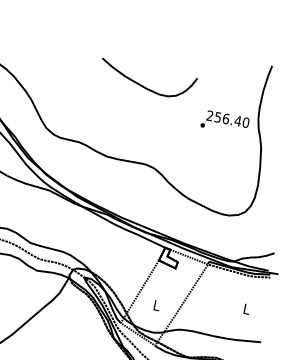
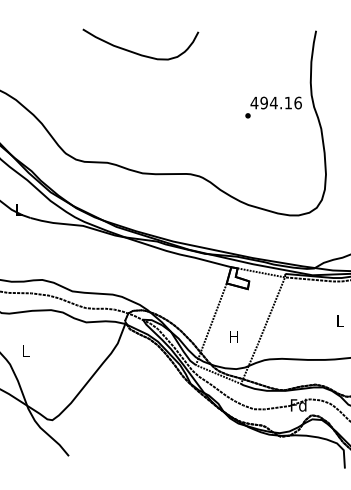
curve: (143, 85) -> (136, 52), moved
text: (227, 118) -> (275, 102), 256.40 -> 494.16
text: (156, 305) -> (233, 336), L -> H

